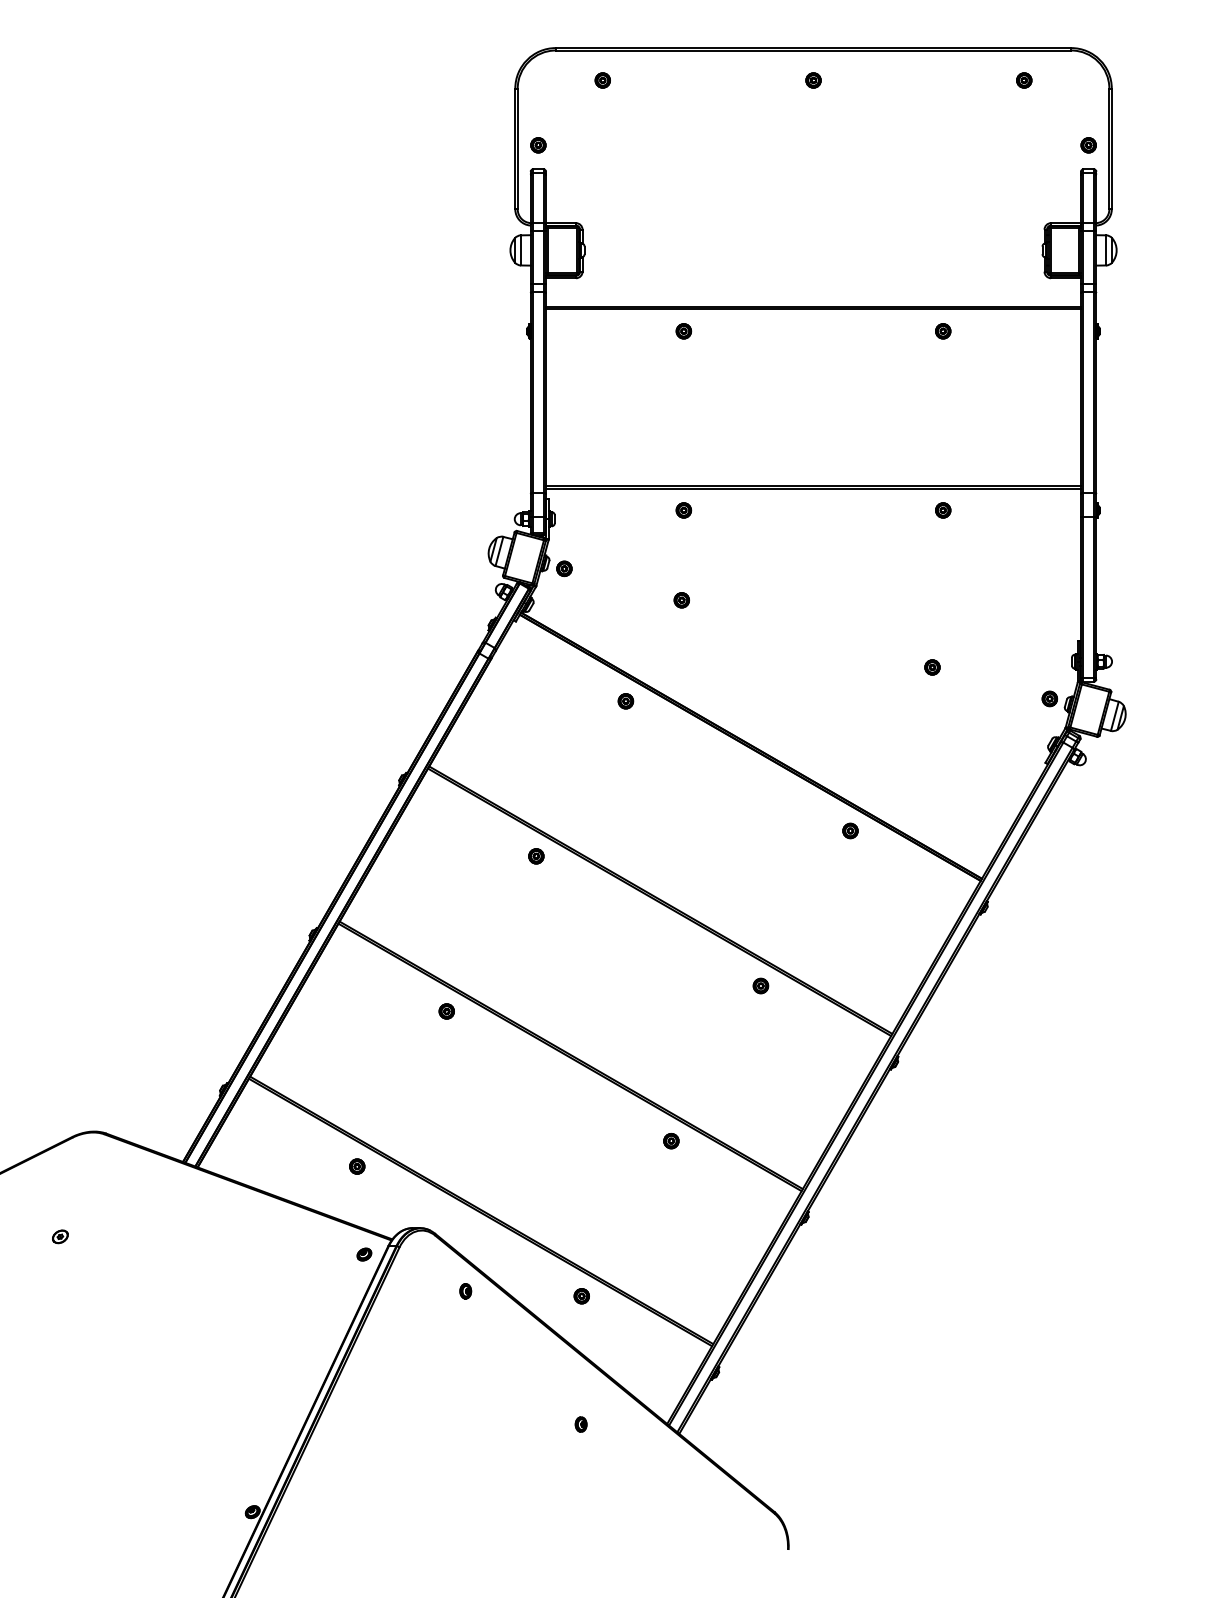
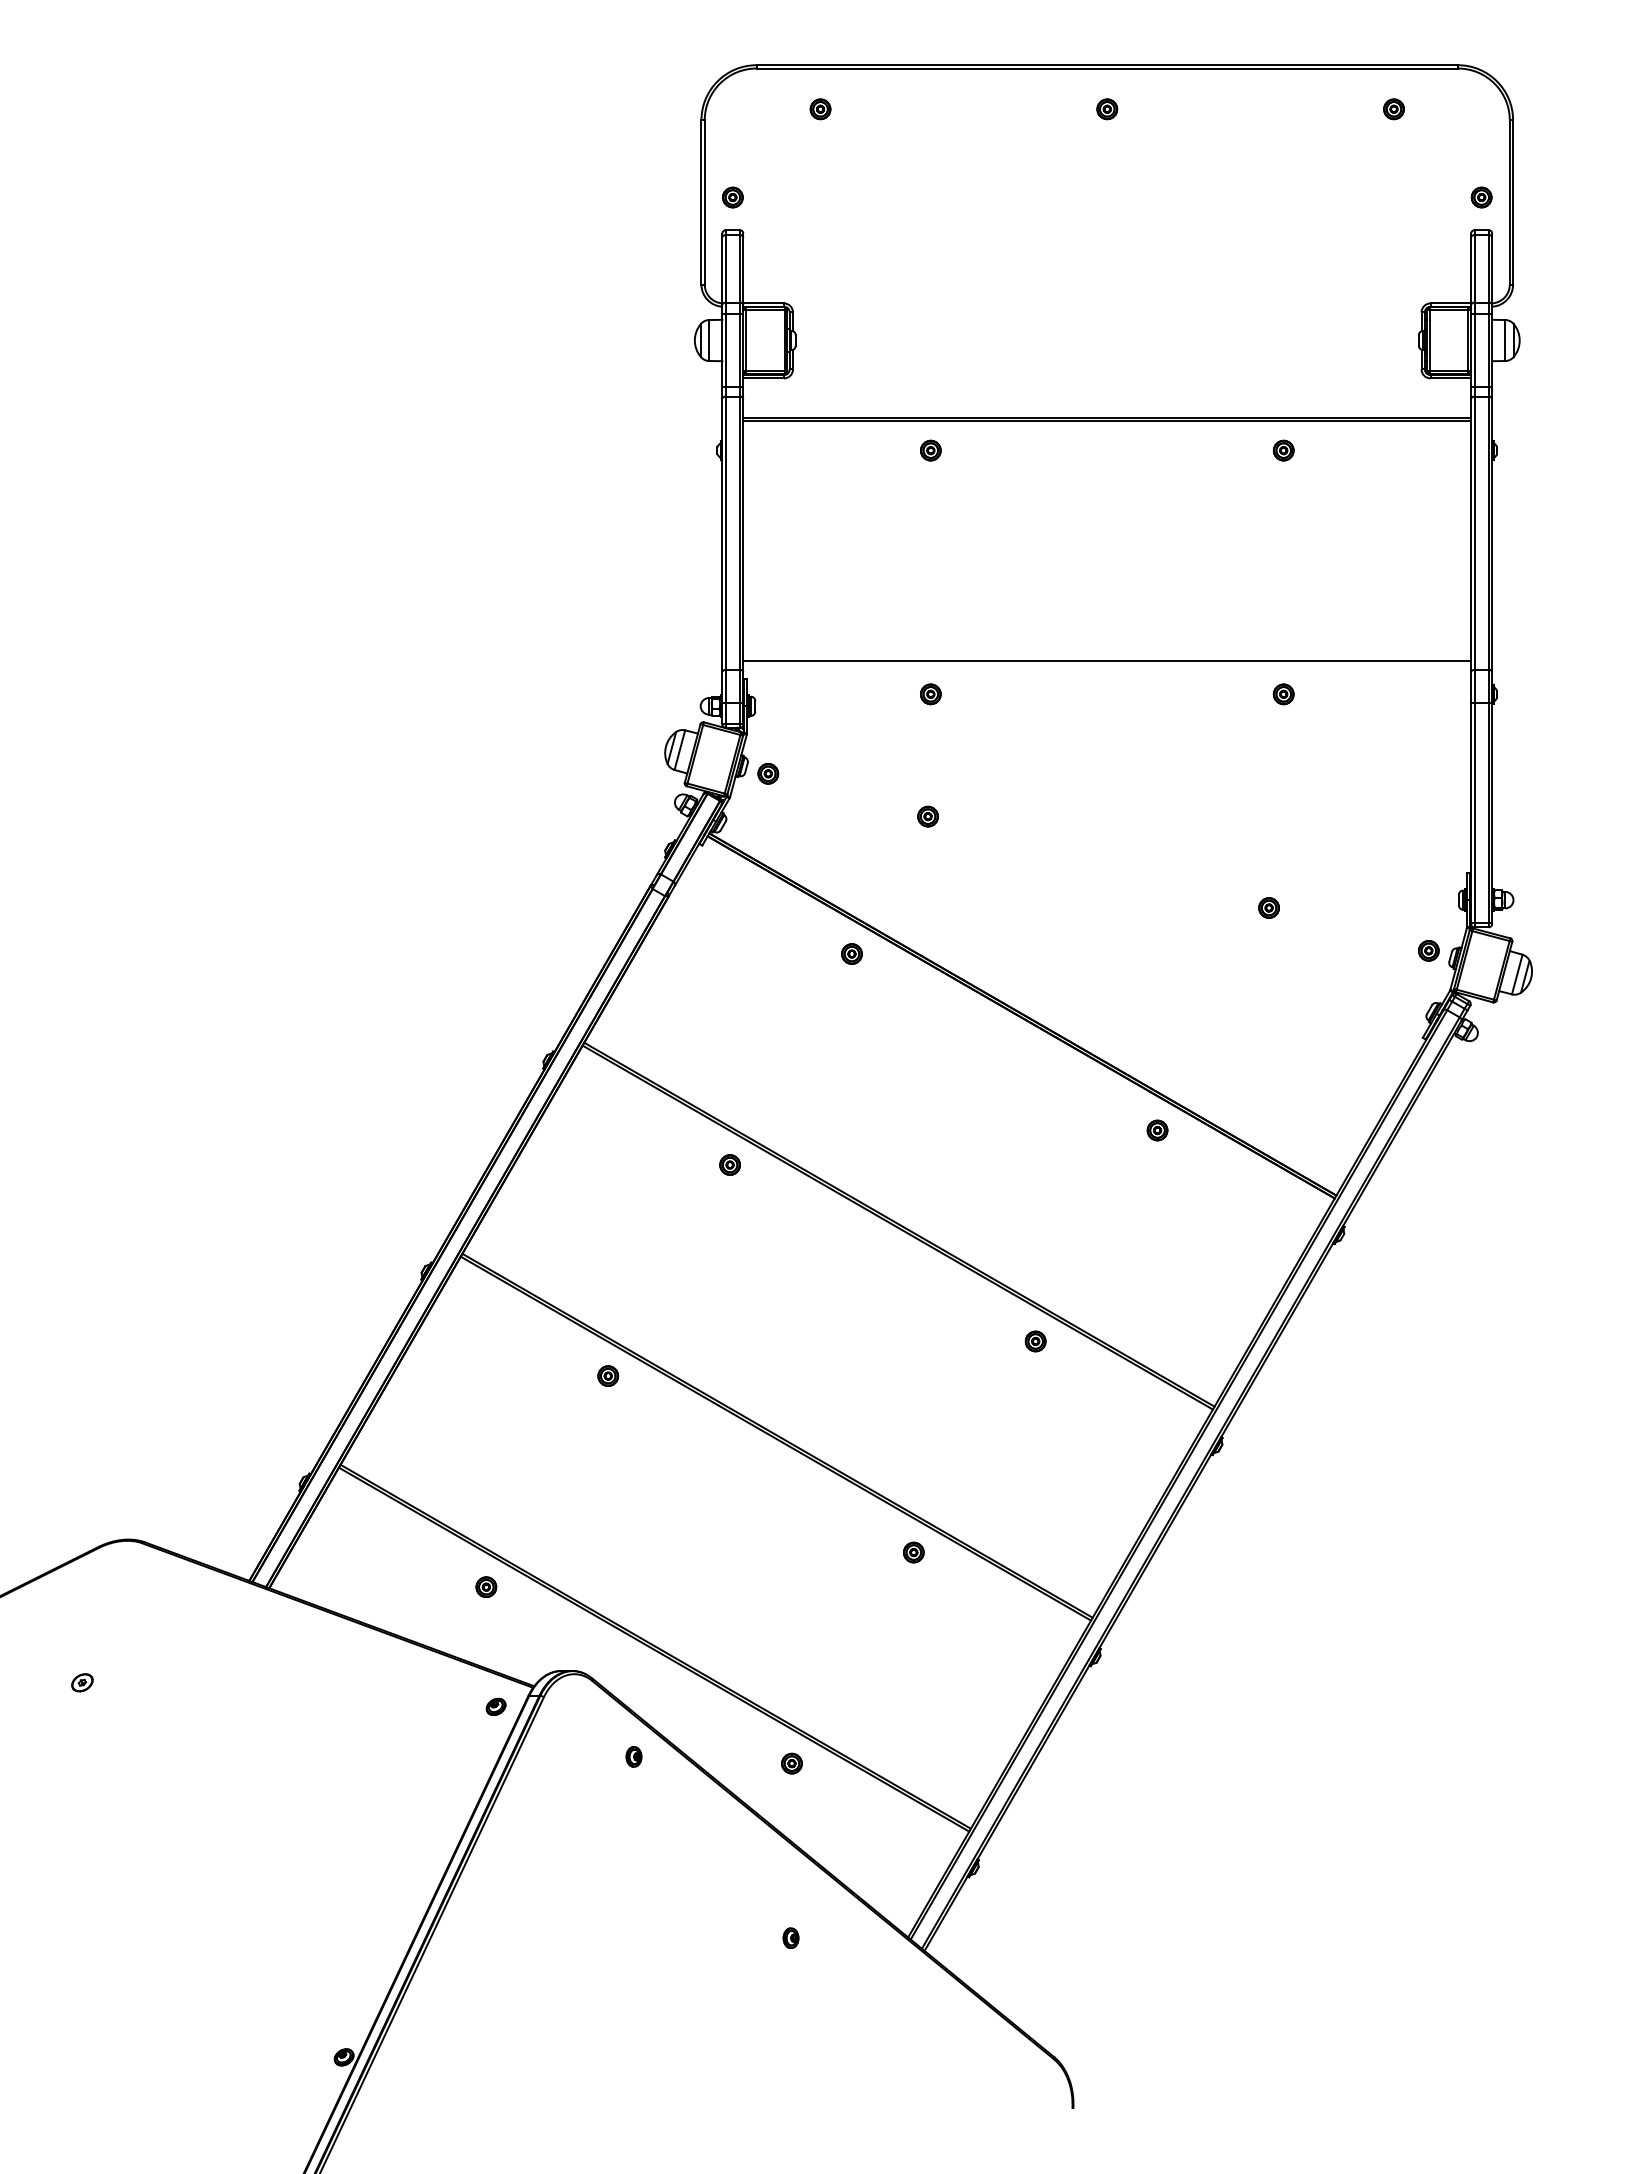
line: (813, 488) -> (1107, 664), removed

